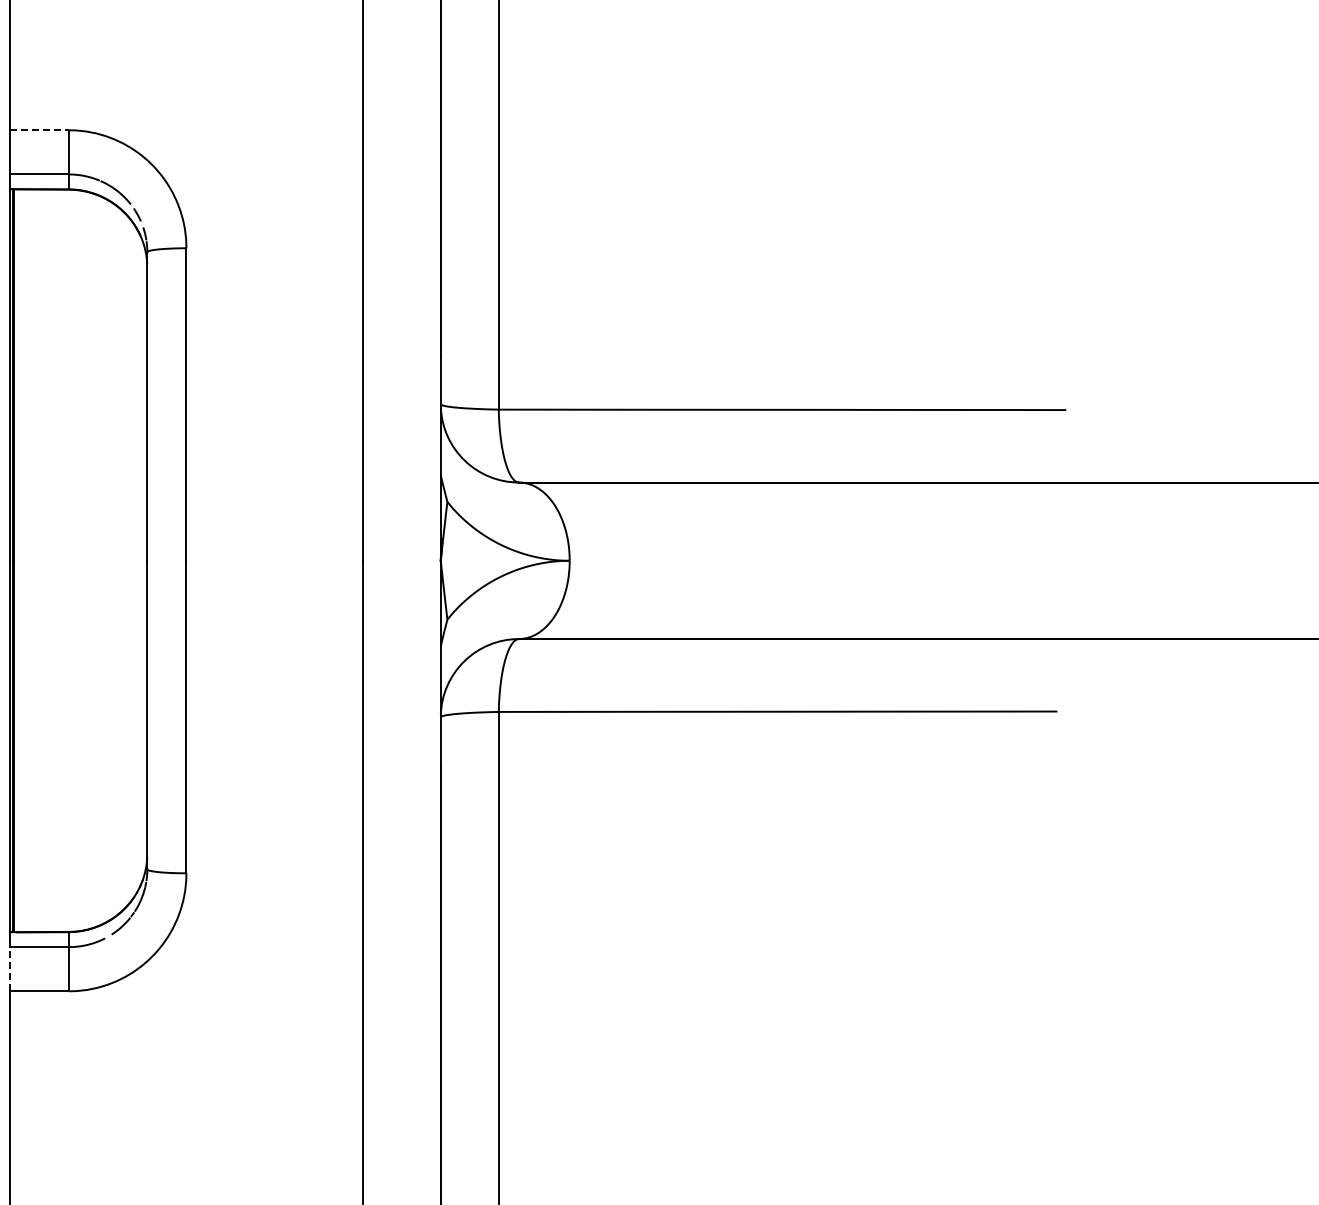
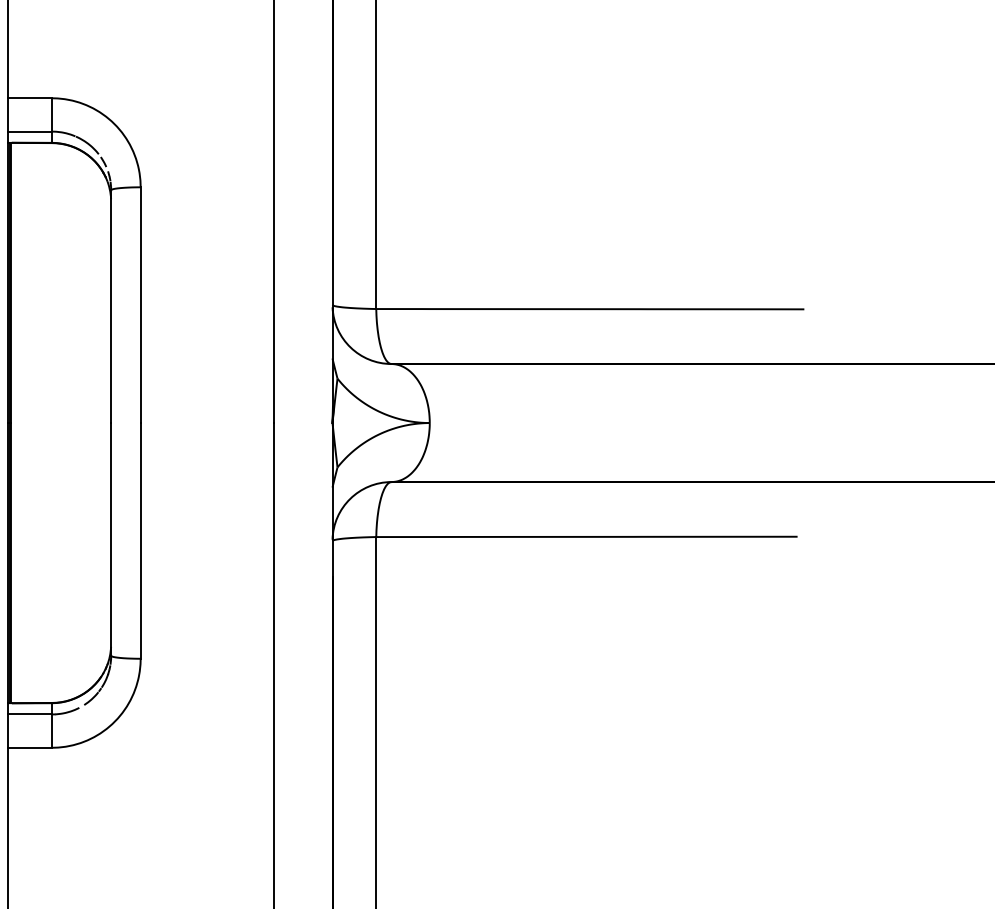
line: (40, 130) -> (30, 98), dashed -> solid
line: (10, 968) -> (7, 730), dashed -> solid

